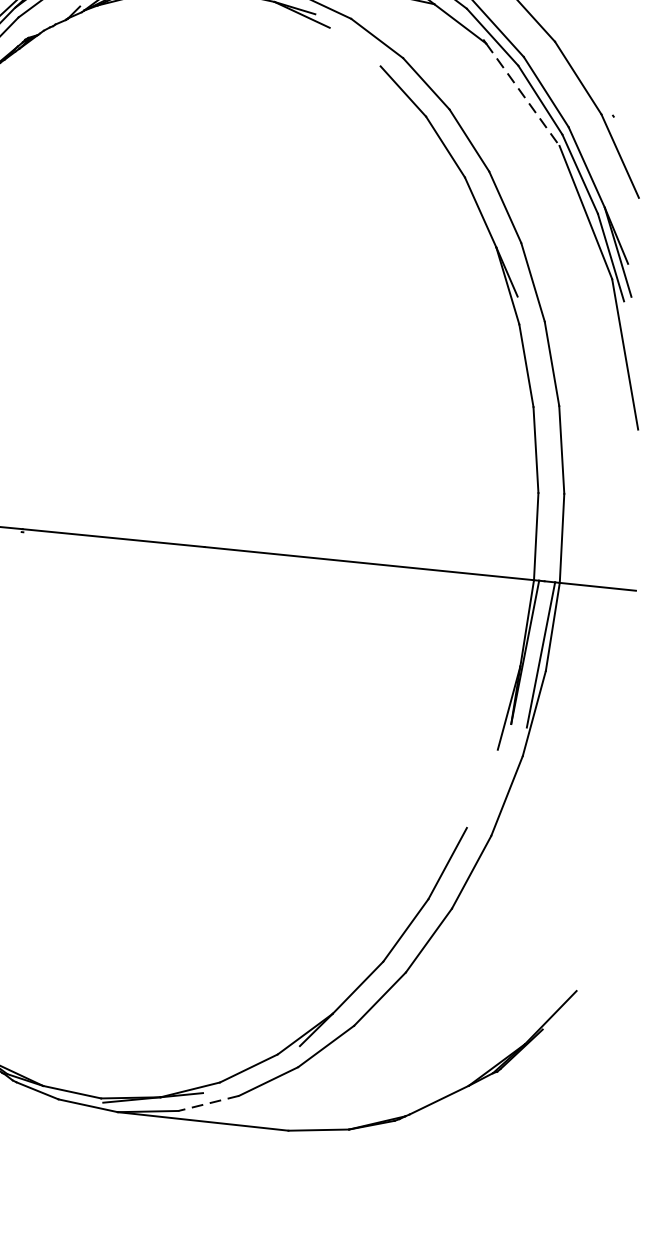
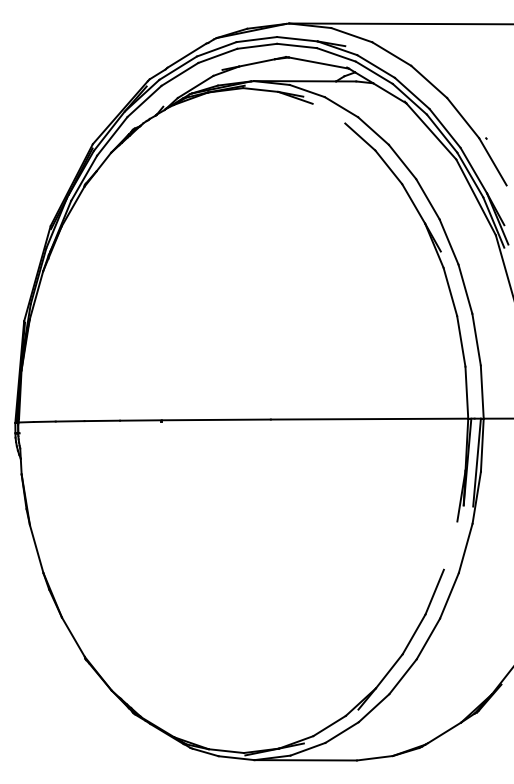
line: (523, 94) -> (431, 131), dashed -> solid
line: (207, 1103) -> (307, 749), dashed -> solid

